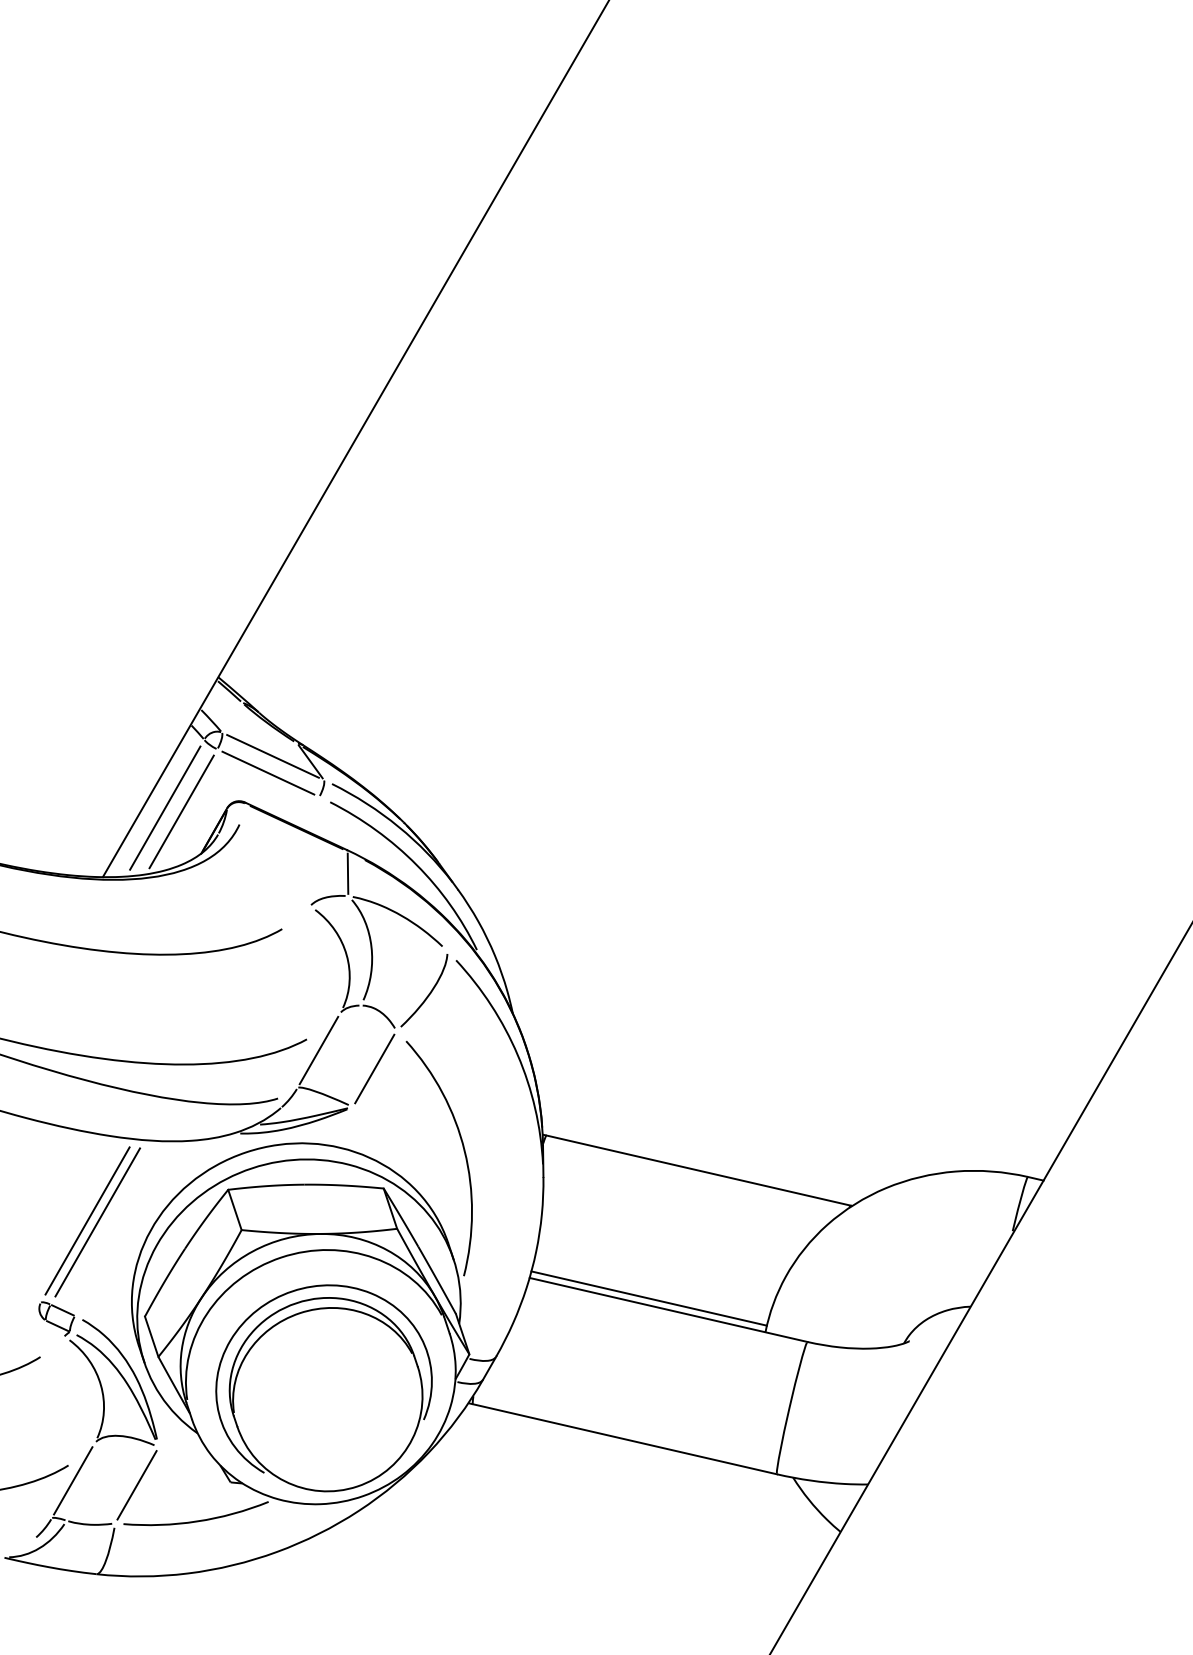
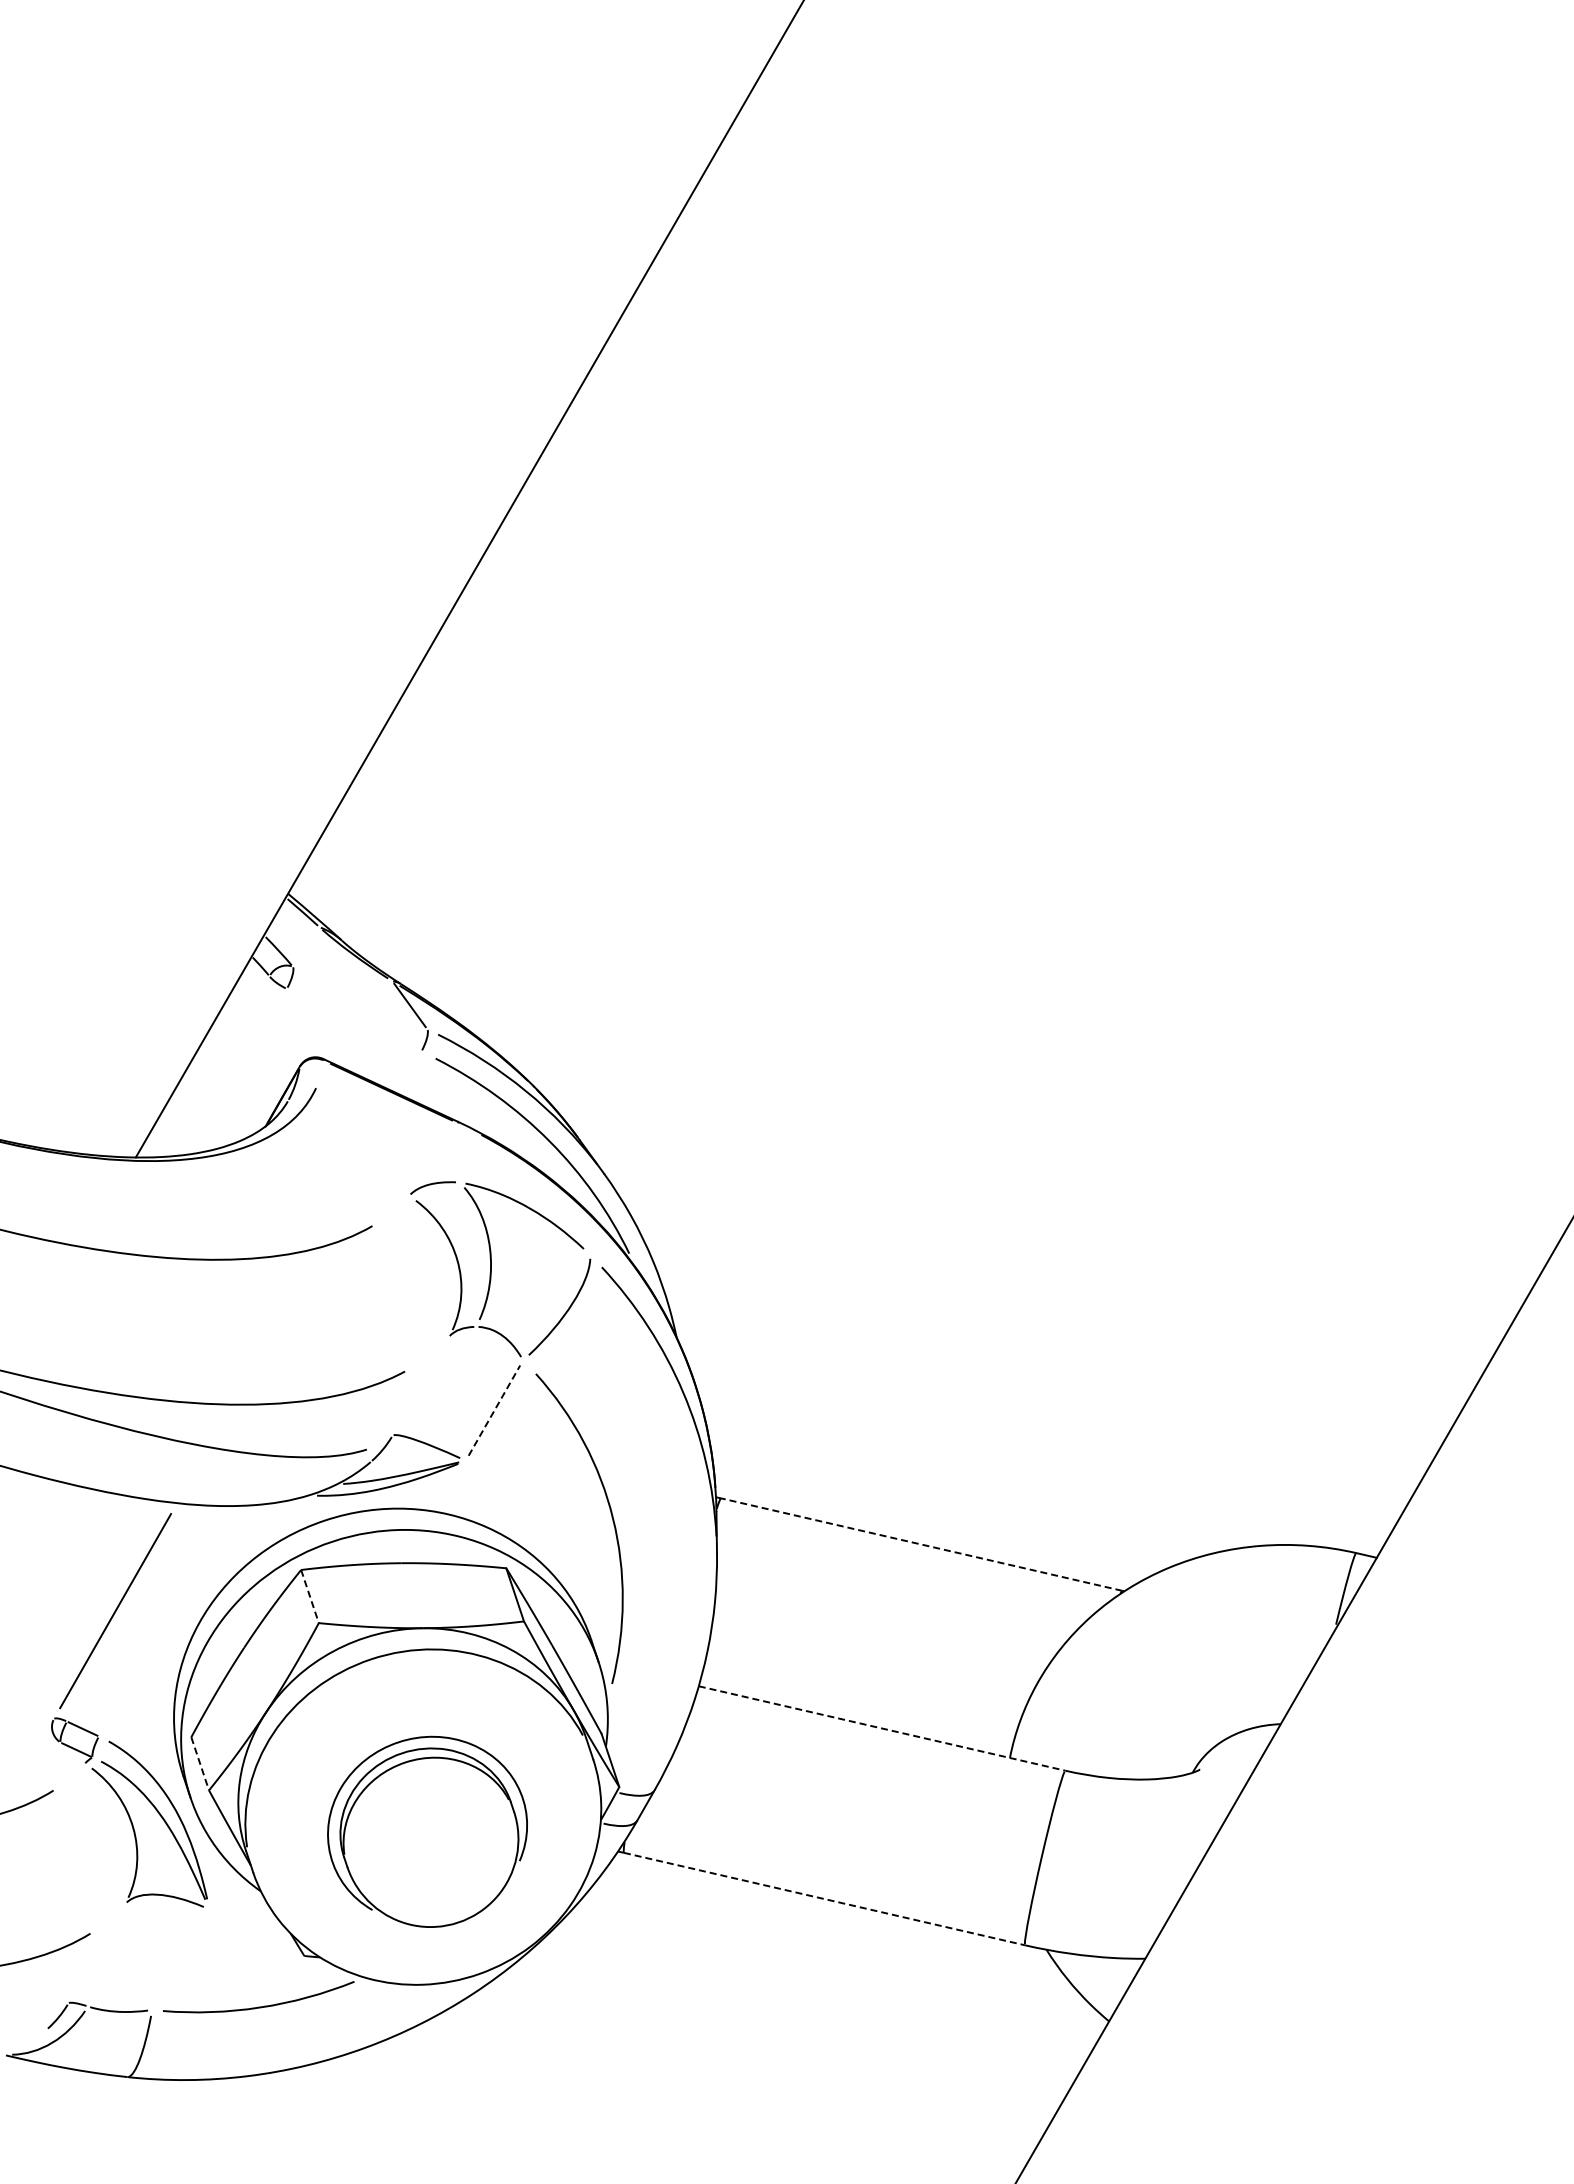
line: (272, 755) -> (359, 997), removed
line: (267, 773) -> (353, 1020), removed
line: (164, 808) -> (217, 1066), removed
line: (181, 811) -> (239, 1071), removed
line: (347, 873) -> (458, 1152), removed
line: (318, 1049) -> (420, 1385), removed
line: (374, 1068) -> (494, 1410), solid -> dashed
line: (698, 1170) -> (921, 1544), solid -> dashed
line: (235, 1210) -> (310, 1597), solid -> dashed
line: (97, 1222) -> (128, 1612), removed
line: (649, 1298) -> (856, 1713), removed
line: (668, 1309) -> (882, 1728), solid -> dashed
line: (151, 1337) -> (200, 1764), solid -> dashed
part: (323, 1388) -> (427, 1831), size x0.7
line: (624, 1439) -> (824, 1899), solid -> dashed
line: (73, 1480) -> (96, 1953), removed
line: (136, 1485) -> (180, 1959), removed

